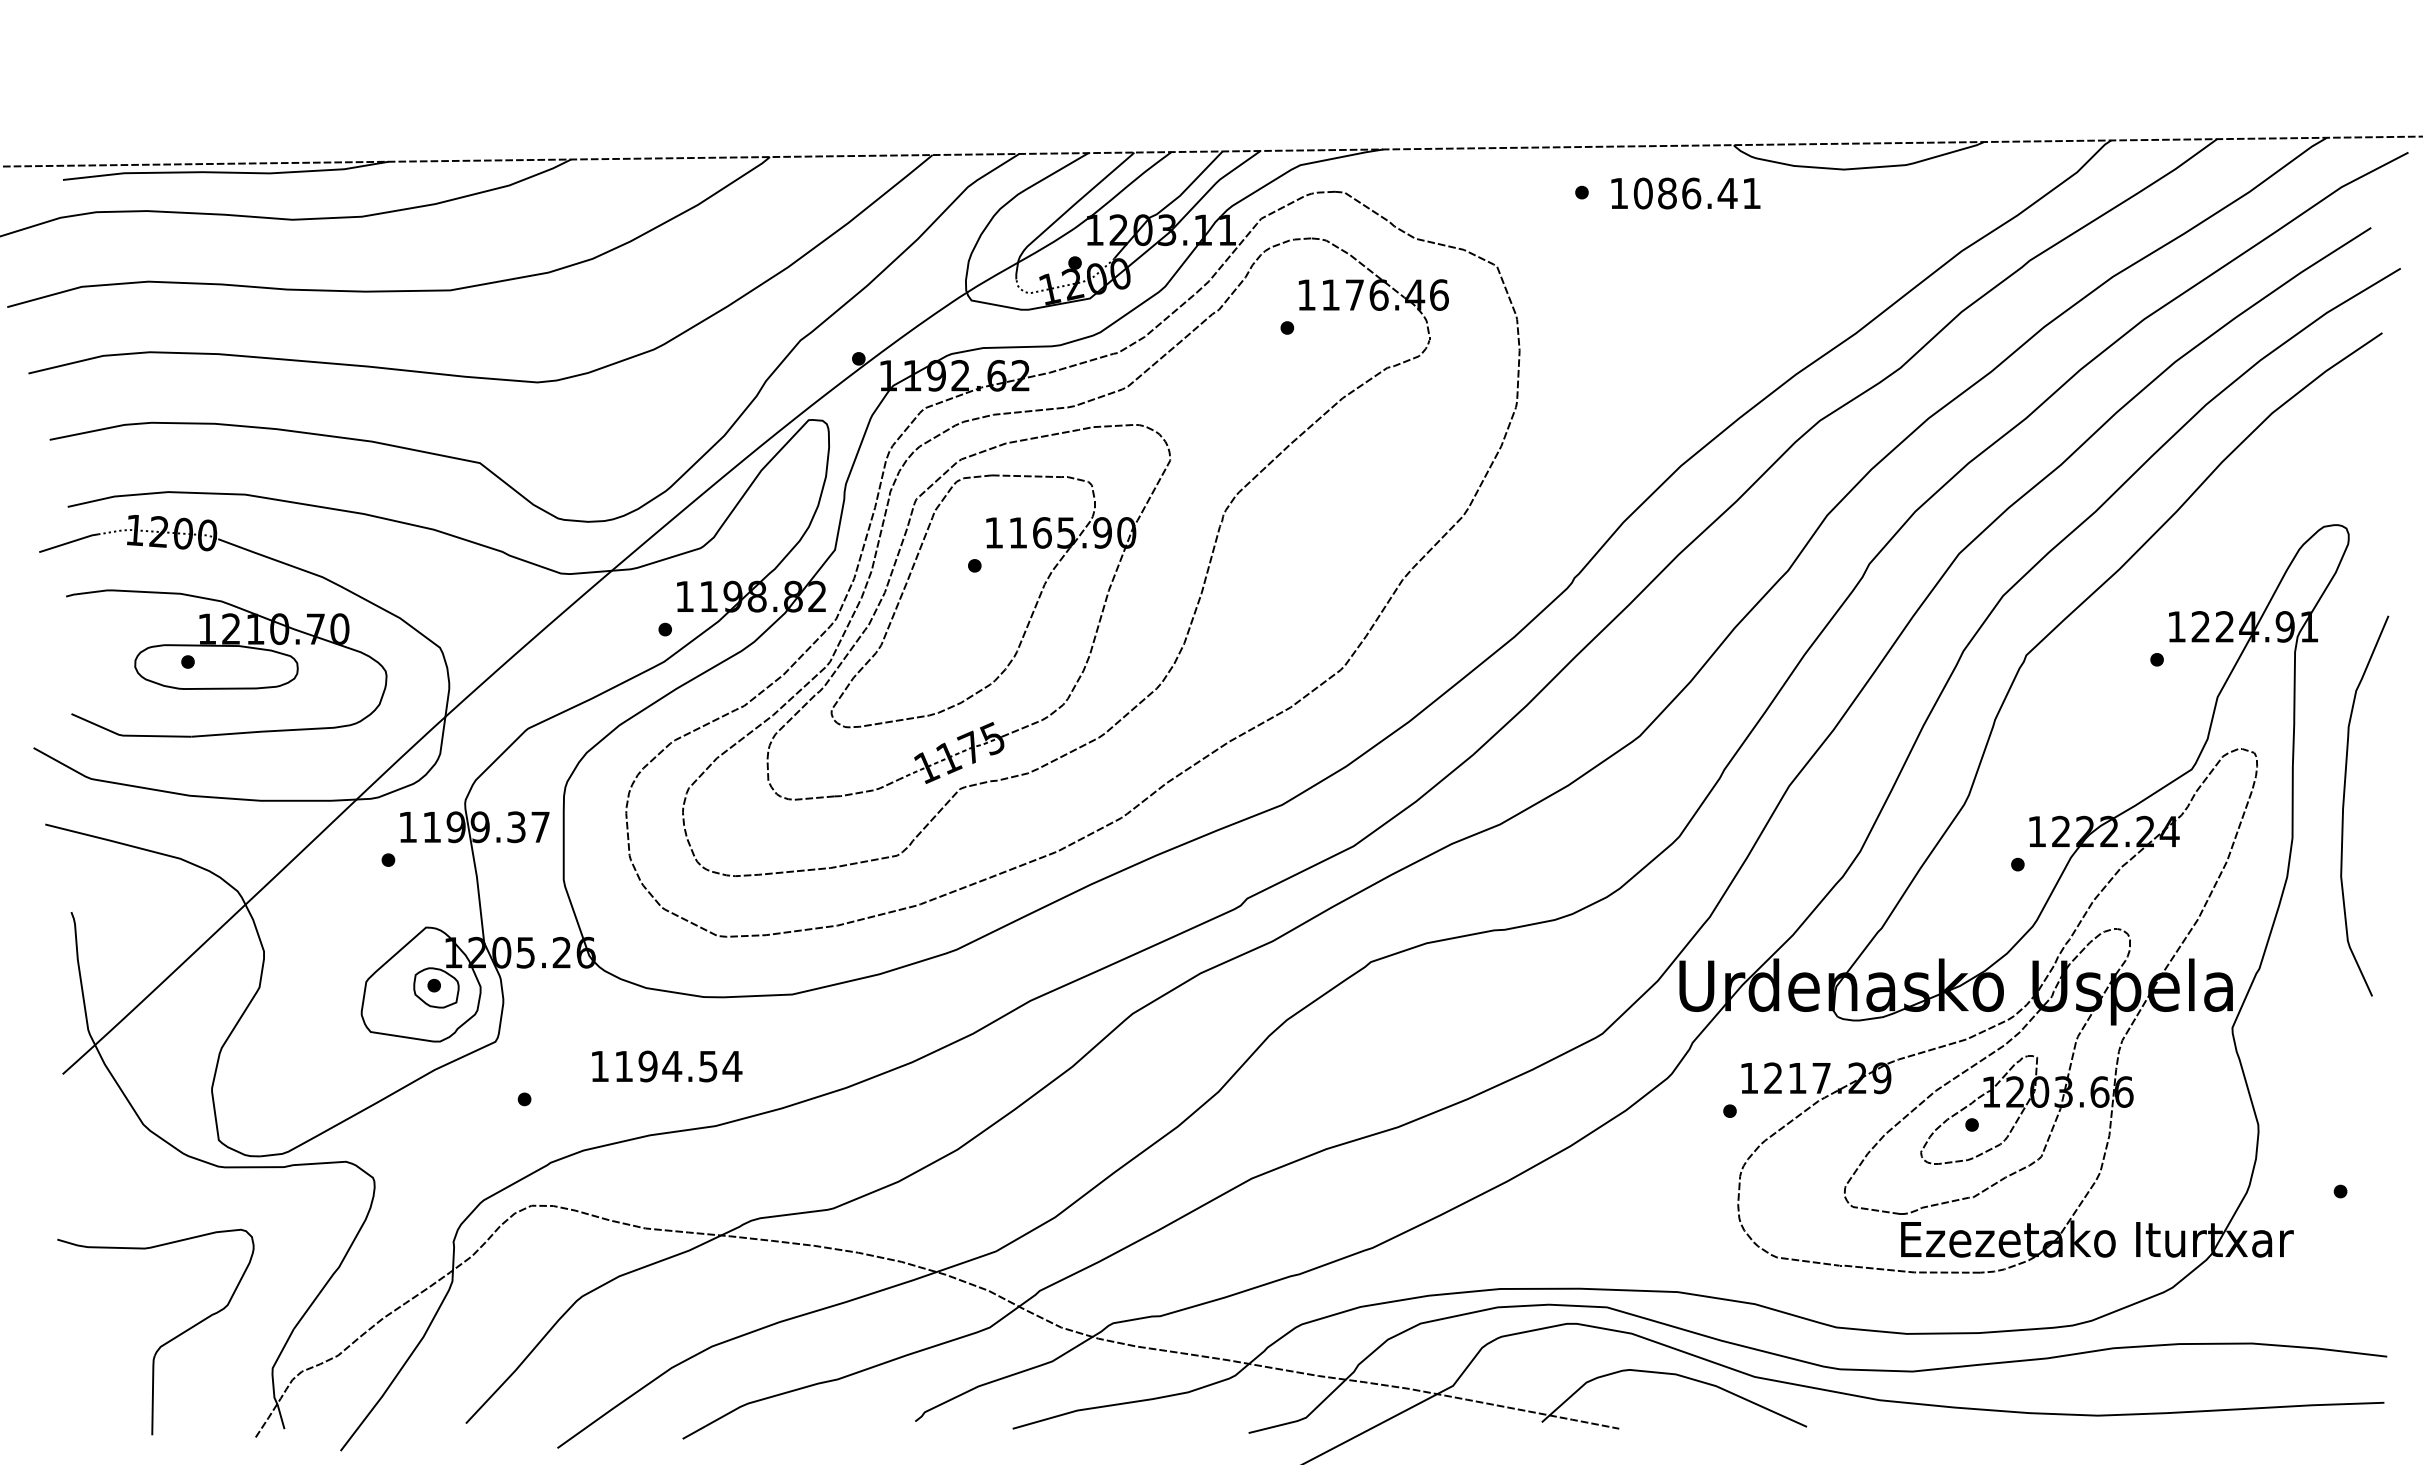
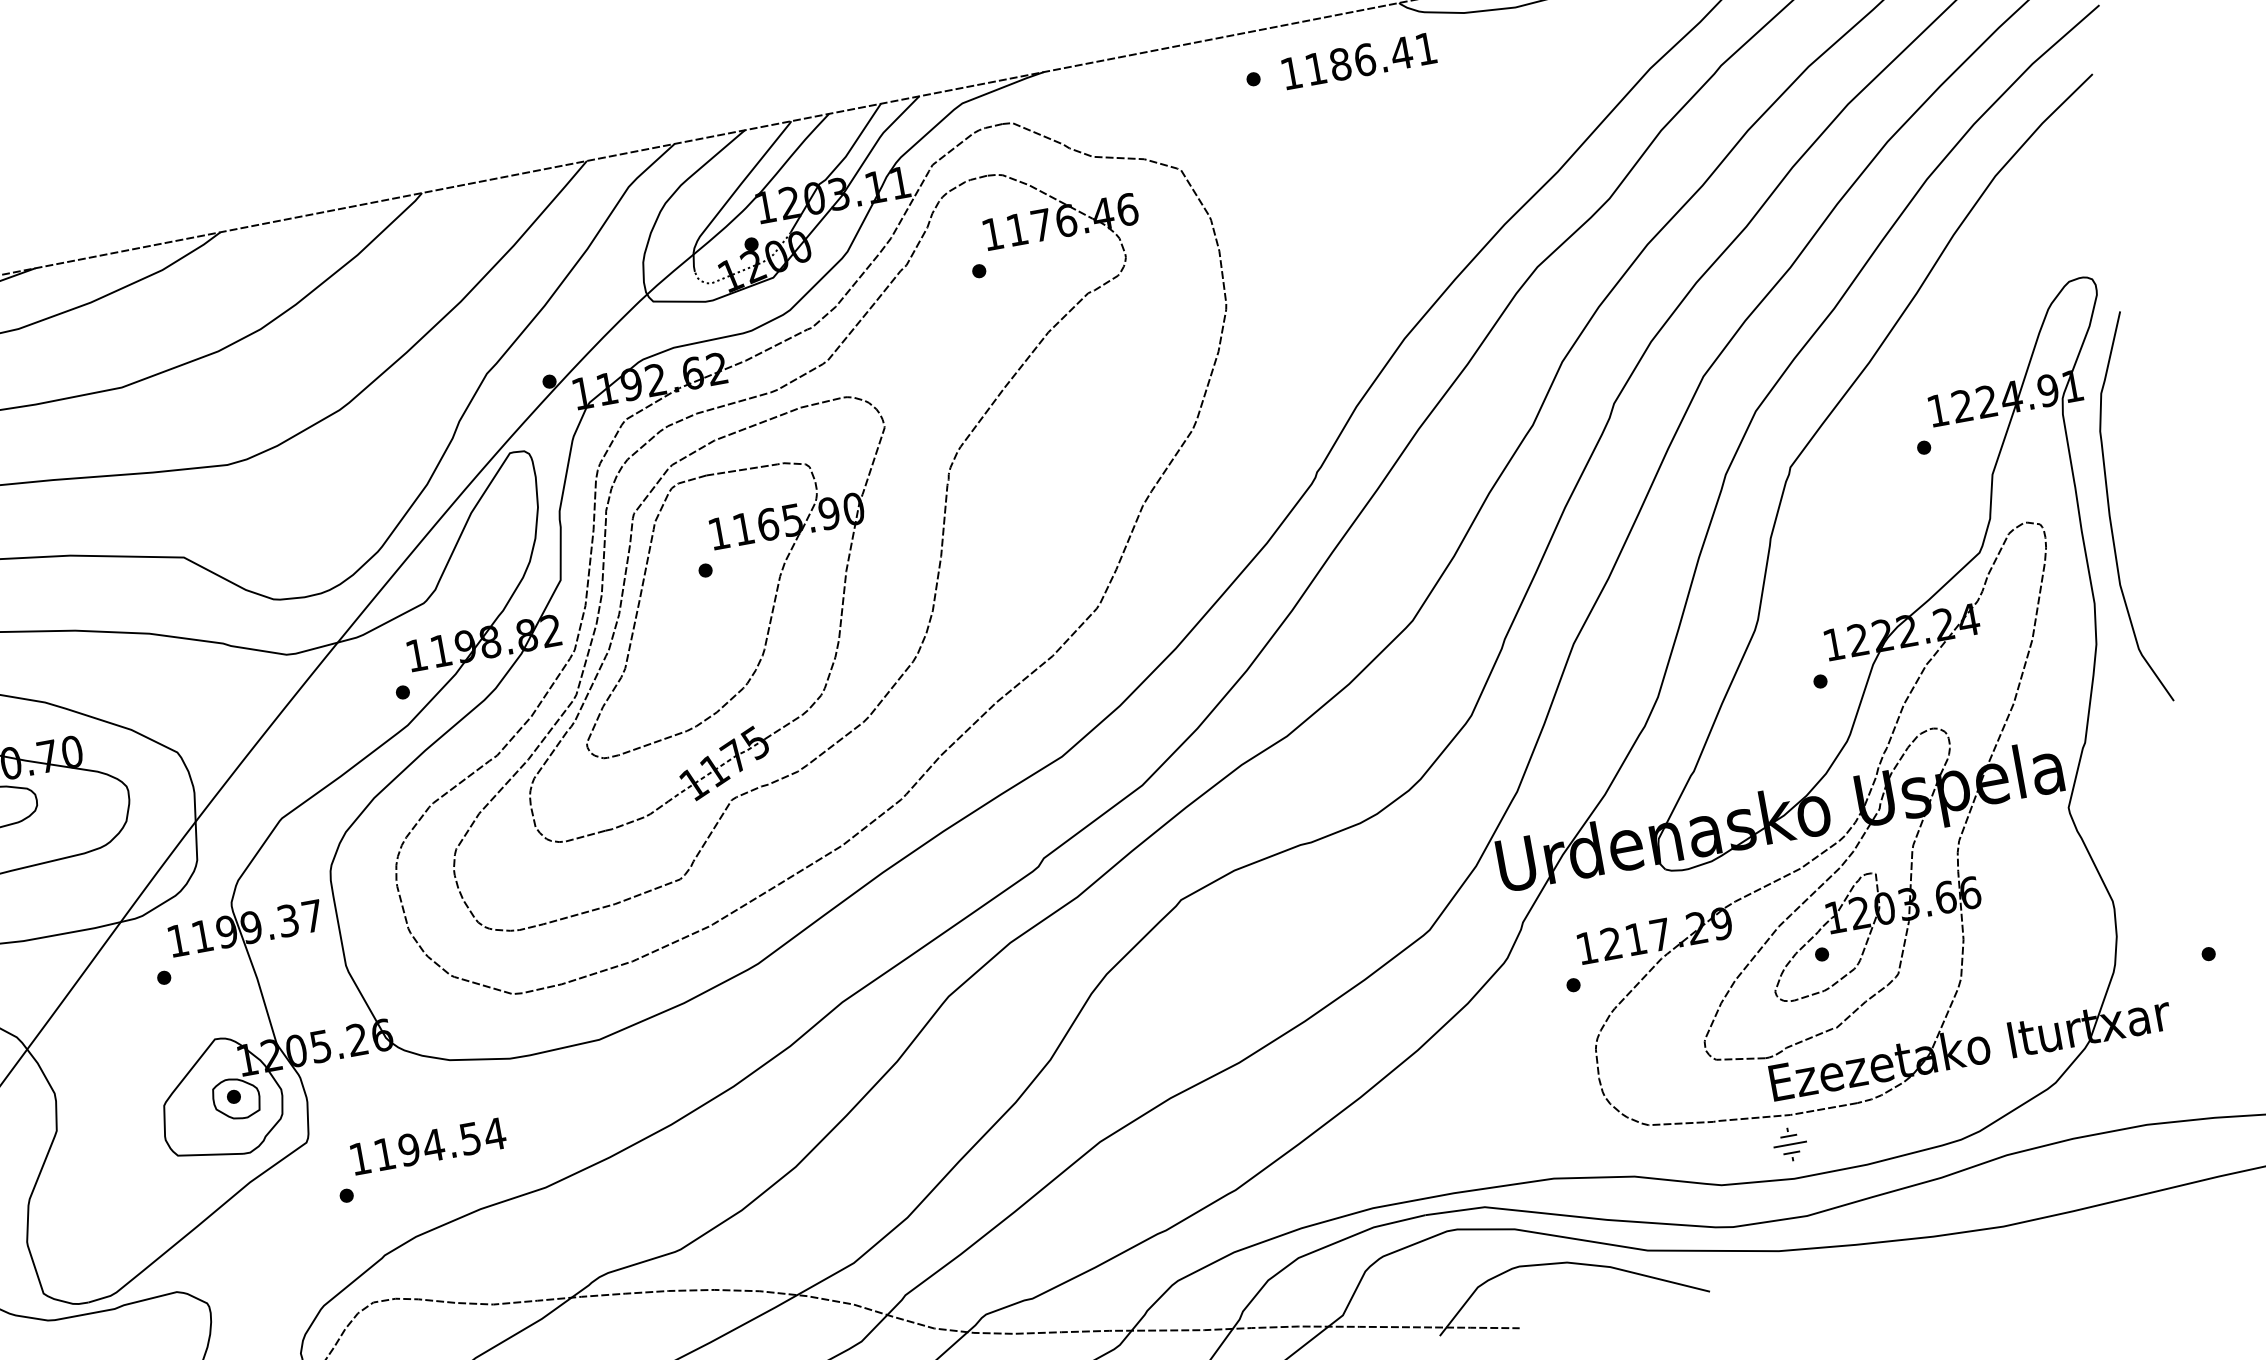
text: (1642, 193) -> (1315, 68), 1086.41 -> 1186.41
curve: (2344, 805) -> (2110, 512), moved
text: (667, 1066) -> (428, 1146), moved
part: (1908, 1300) -> (1789, 1144), added

